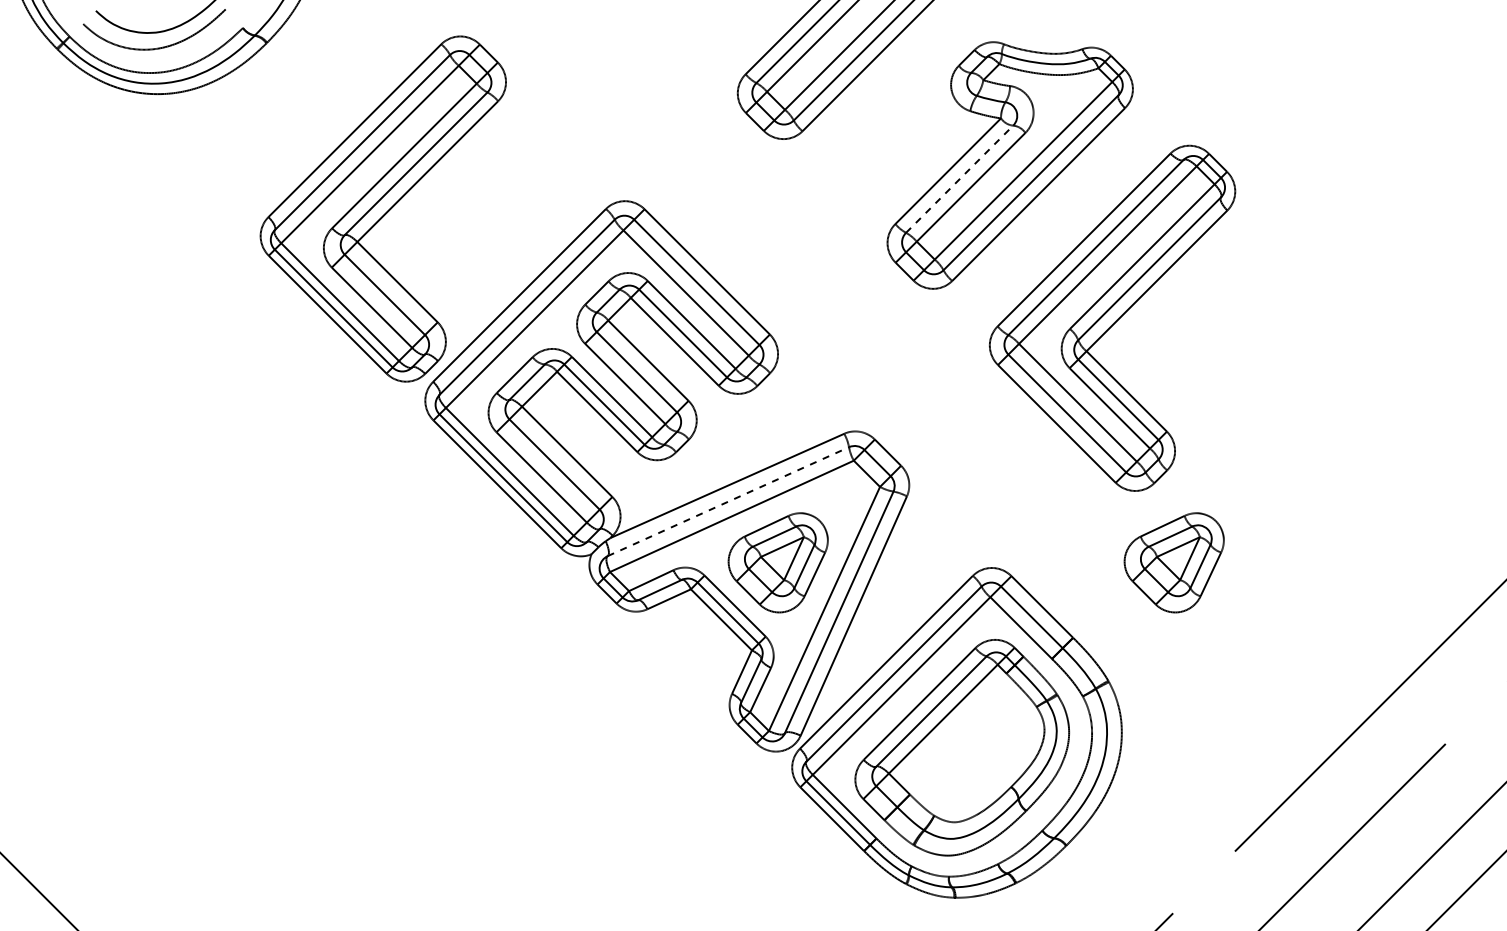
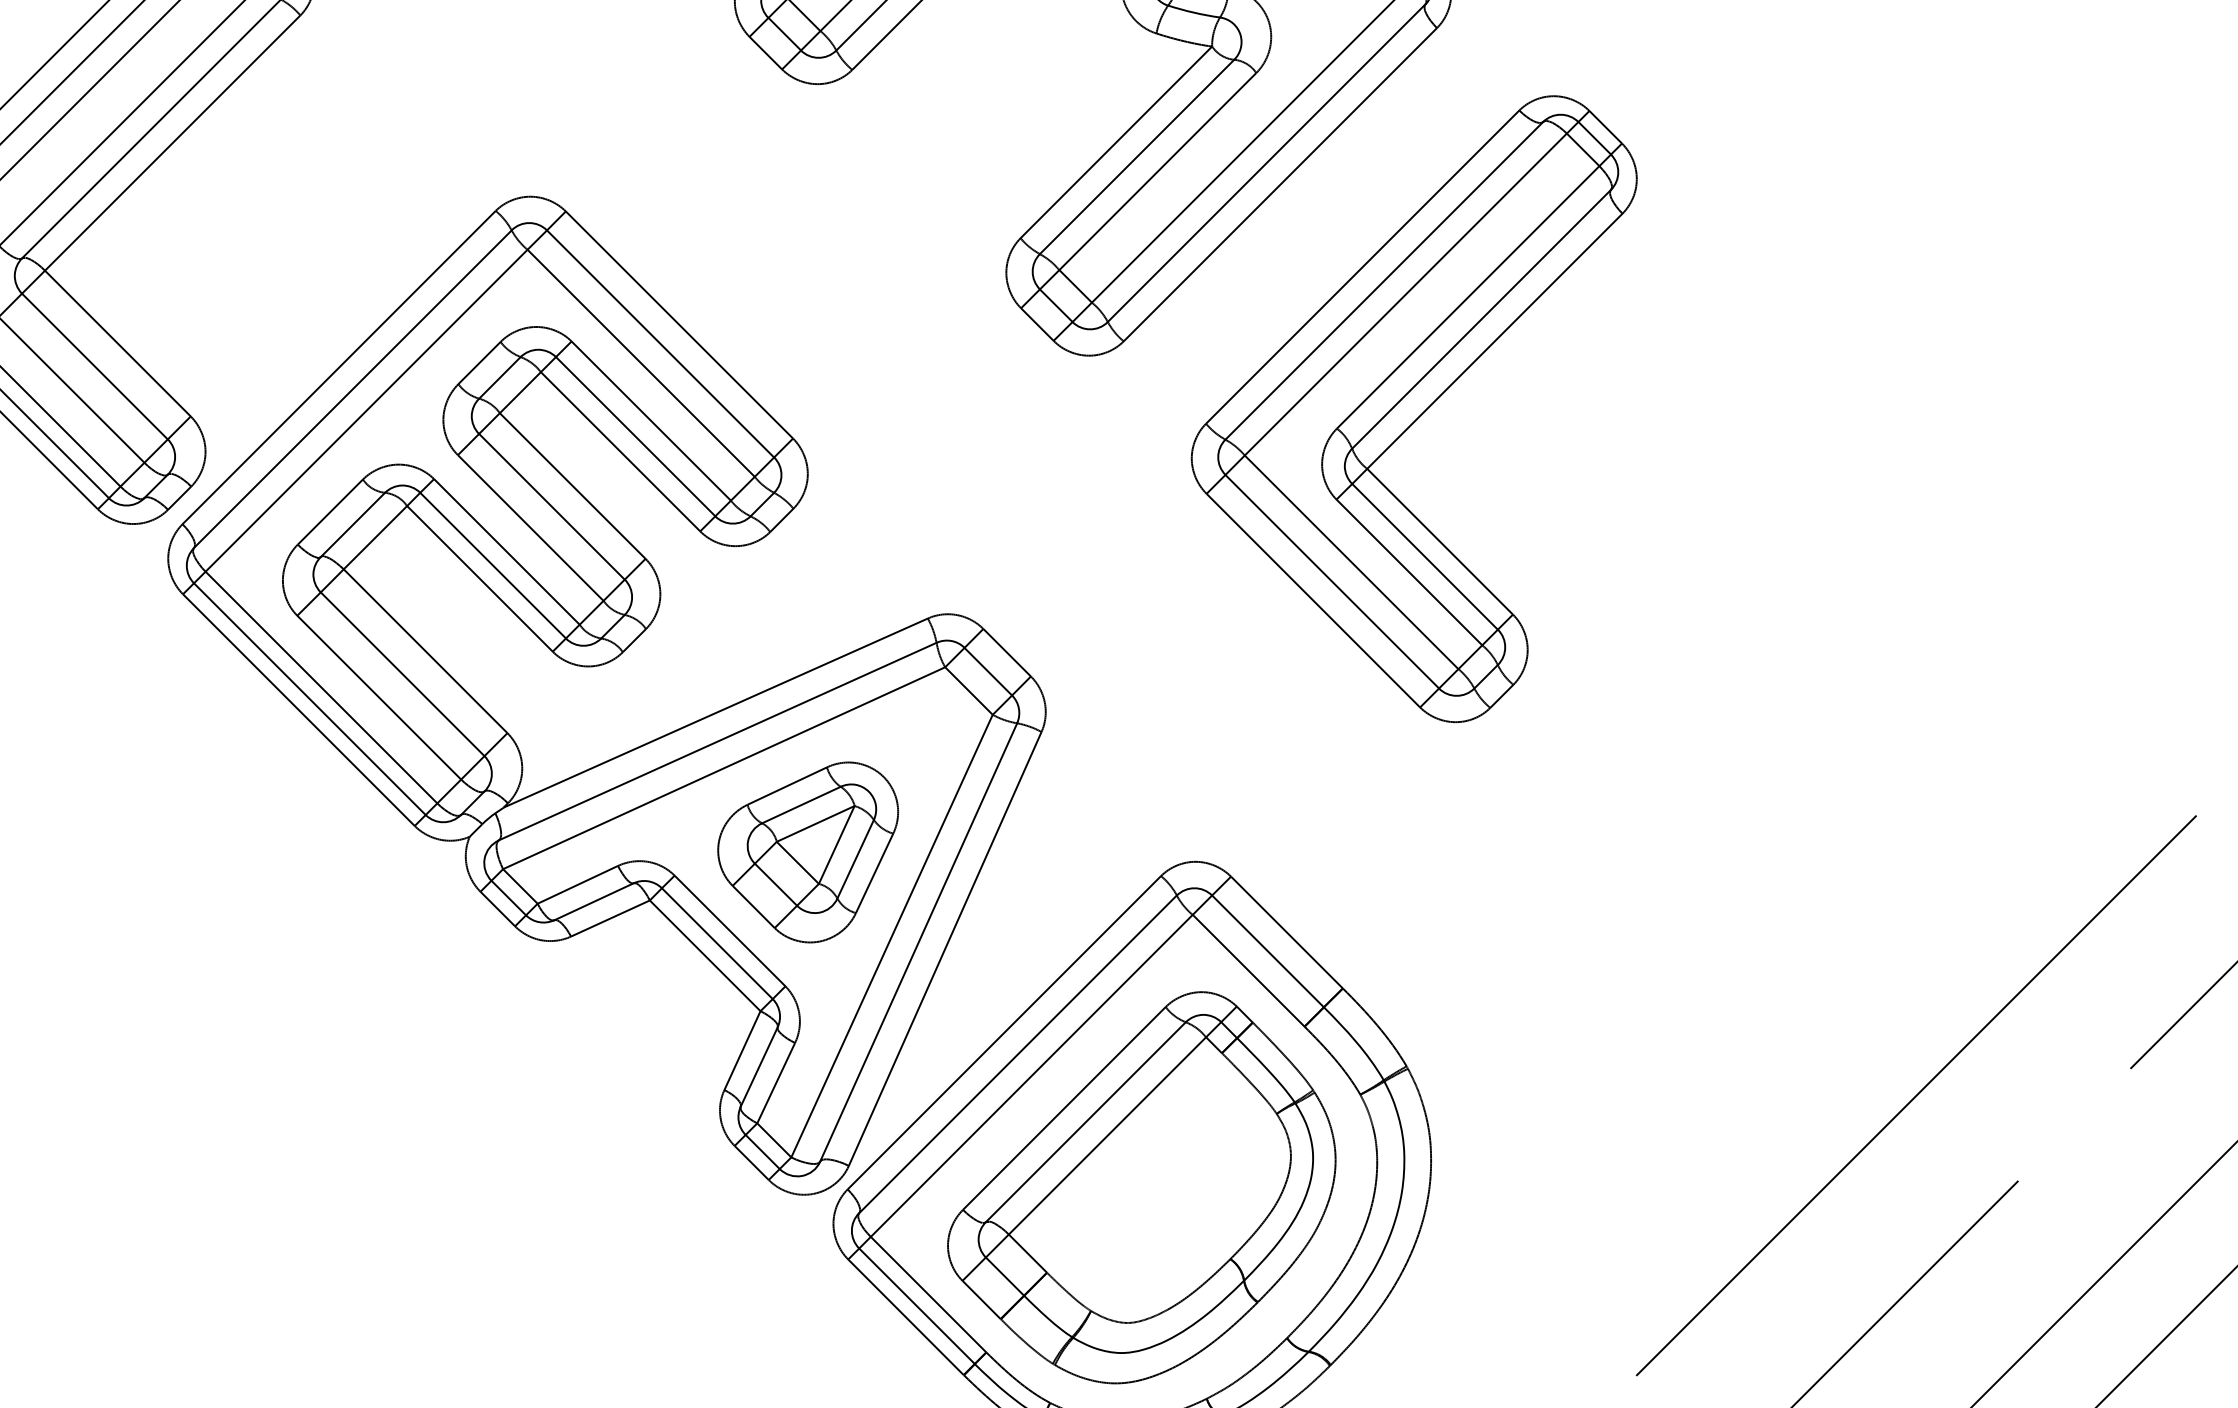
line: (959, 179) -> (1136, 157), dashed -> solid
line: (728, 501) -> (717, 741), dashed -> solid
part: (1173, 562) -> (1524, 851), removed

